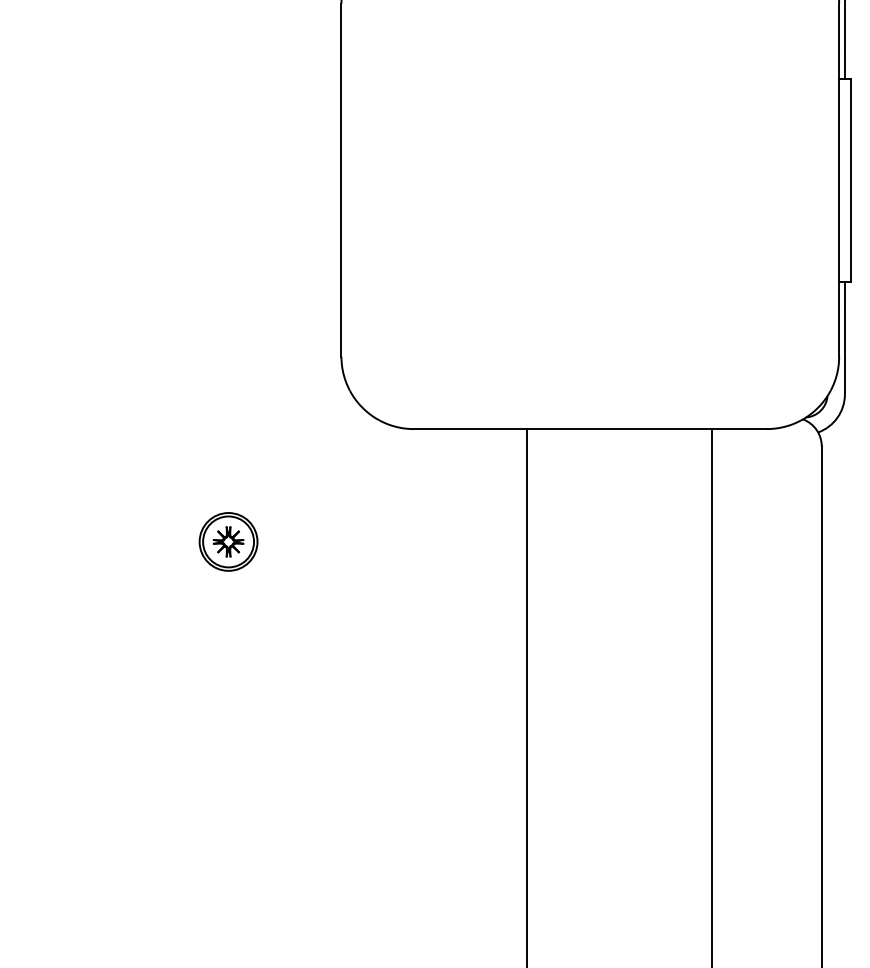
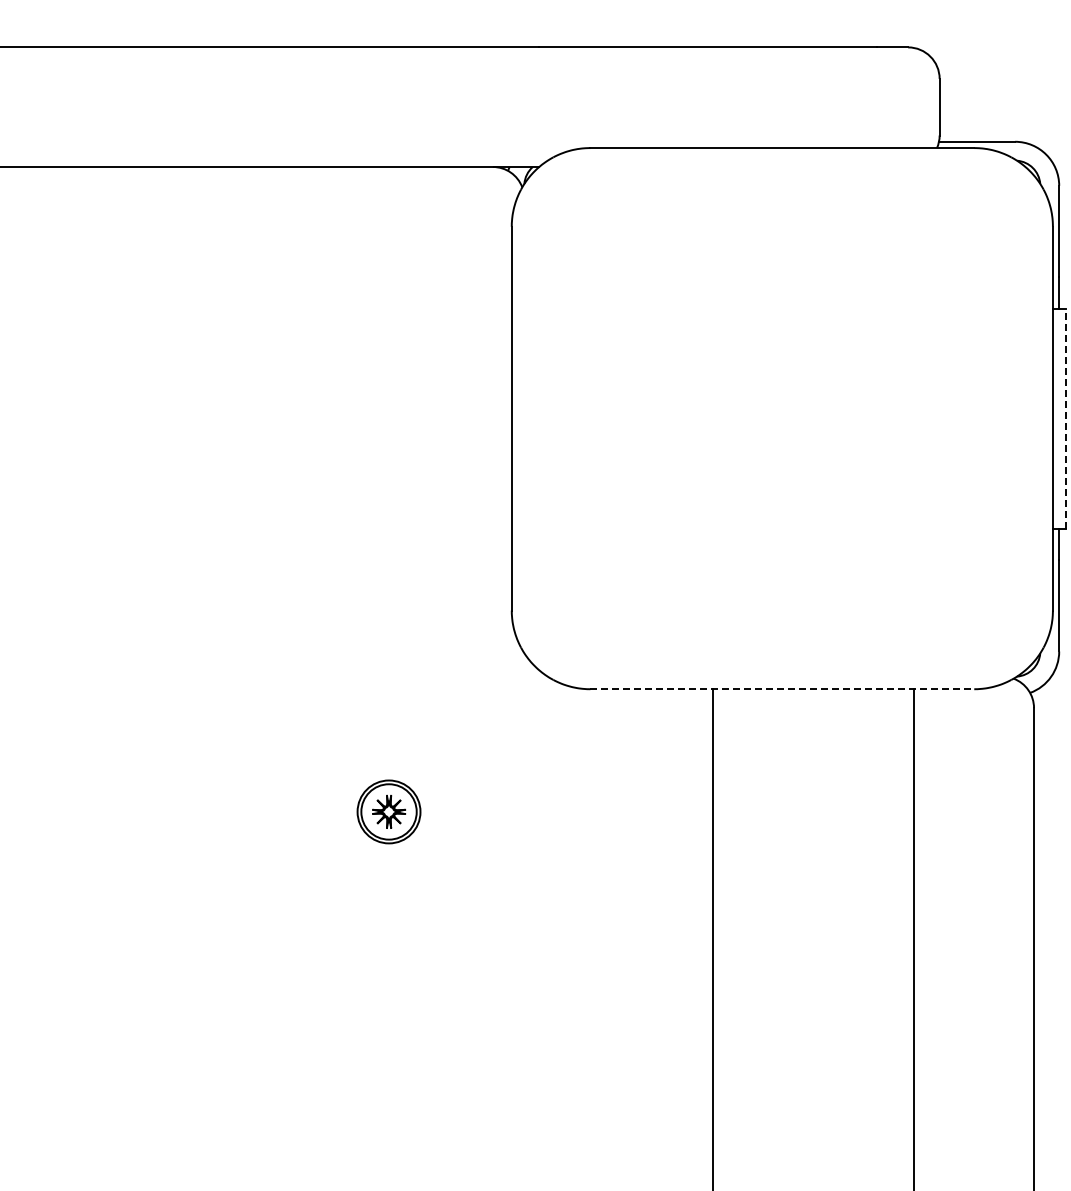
line: (850, 180) -> (1065, 418), solid -> dashed
line: (590, 429) -> (782, 689), solid -> dashed

